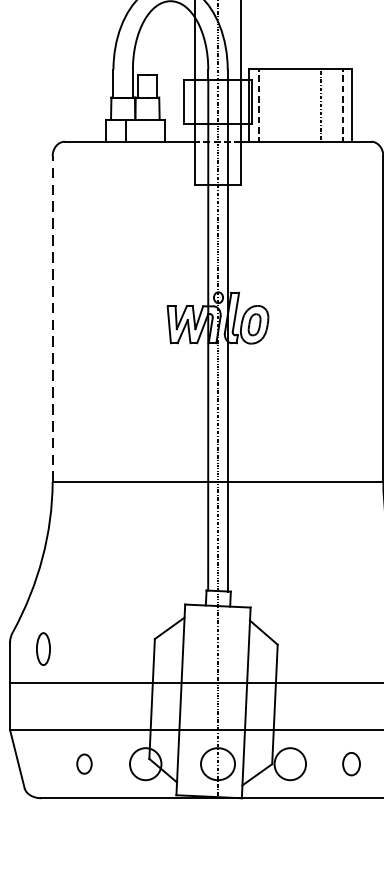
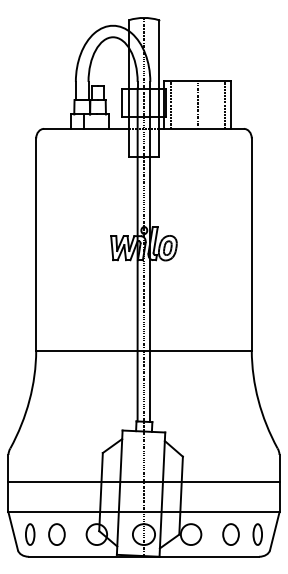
line: (320, 104) -> (197, 104), moved
line: (53, 319) -> (36, 244), dashed -> solid
part: (43, 648) -> (30, 534), moved
part: (83, 764) -> (56, 534), size x1.67
part: (350, 764) -> (230, 534), size x1.43

